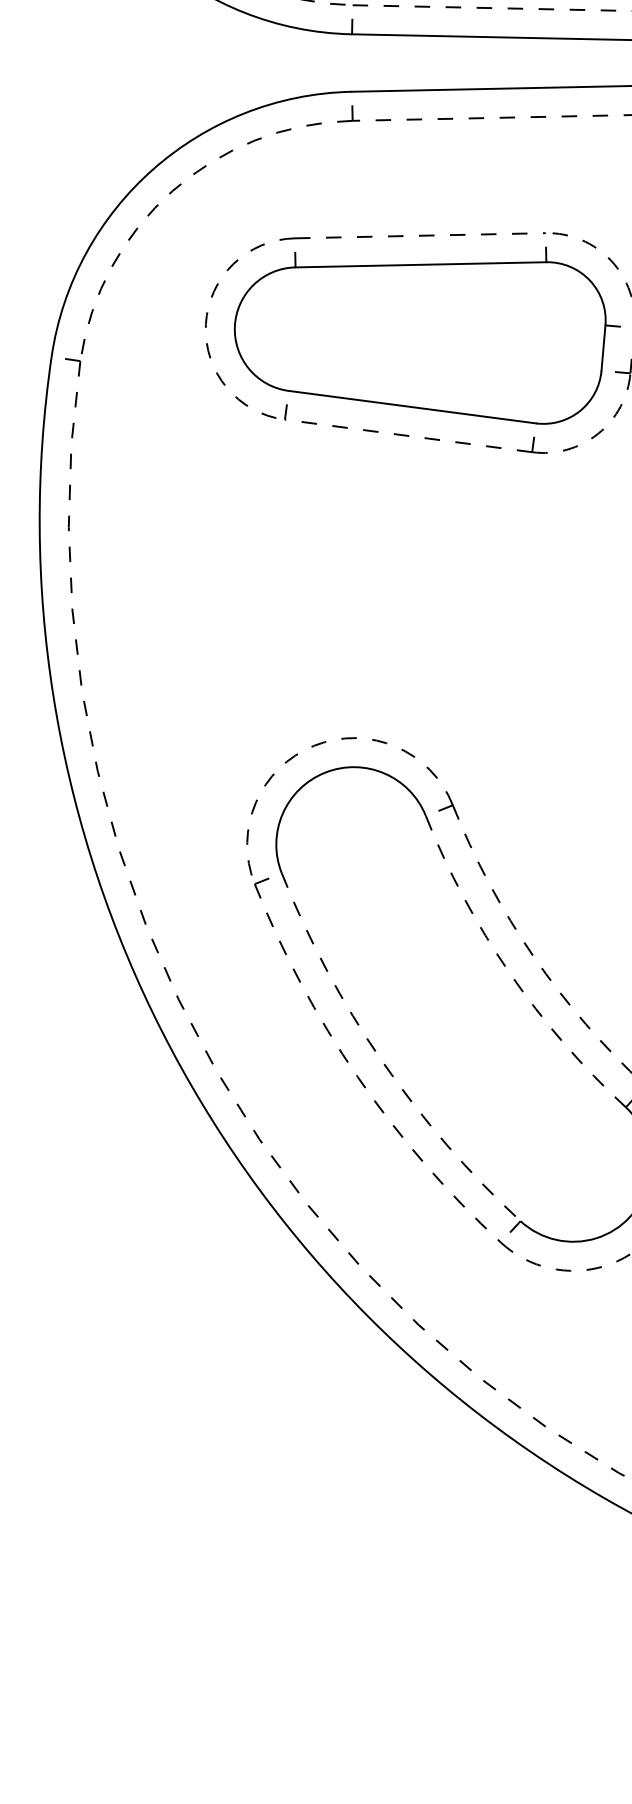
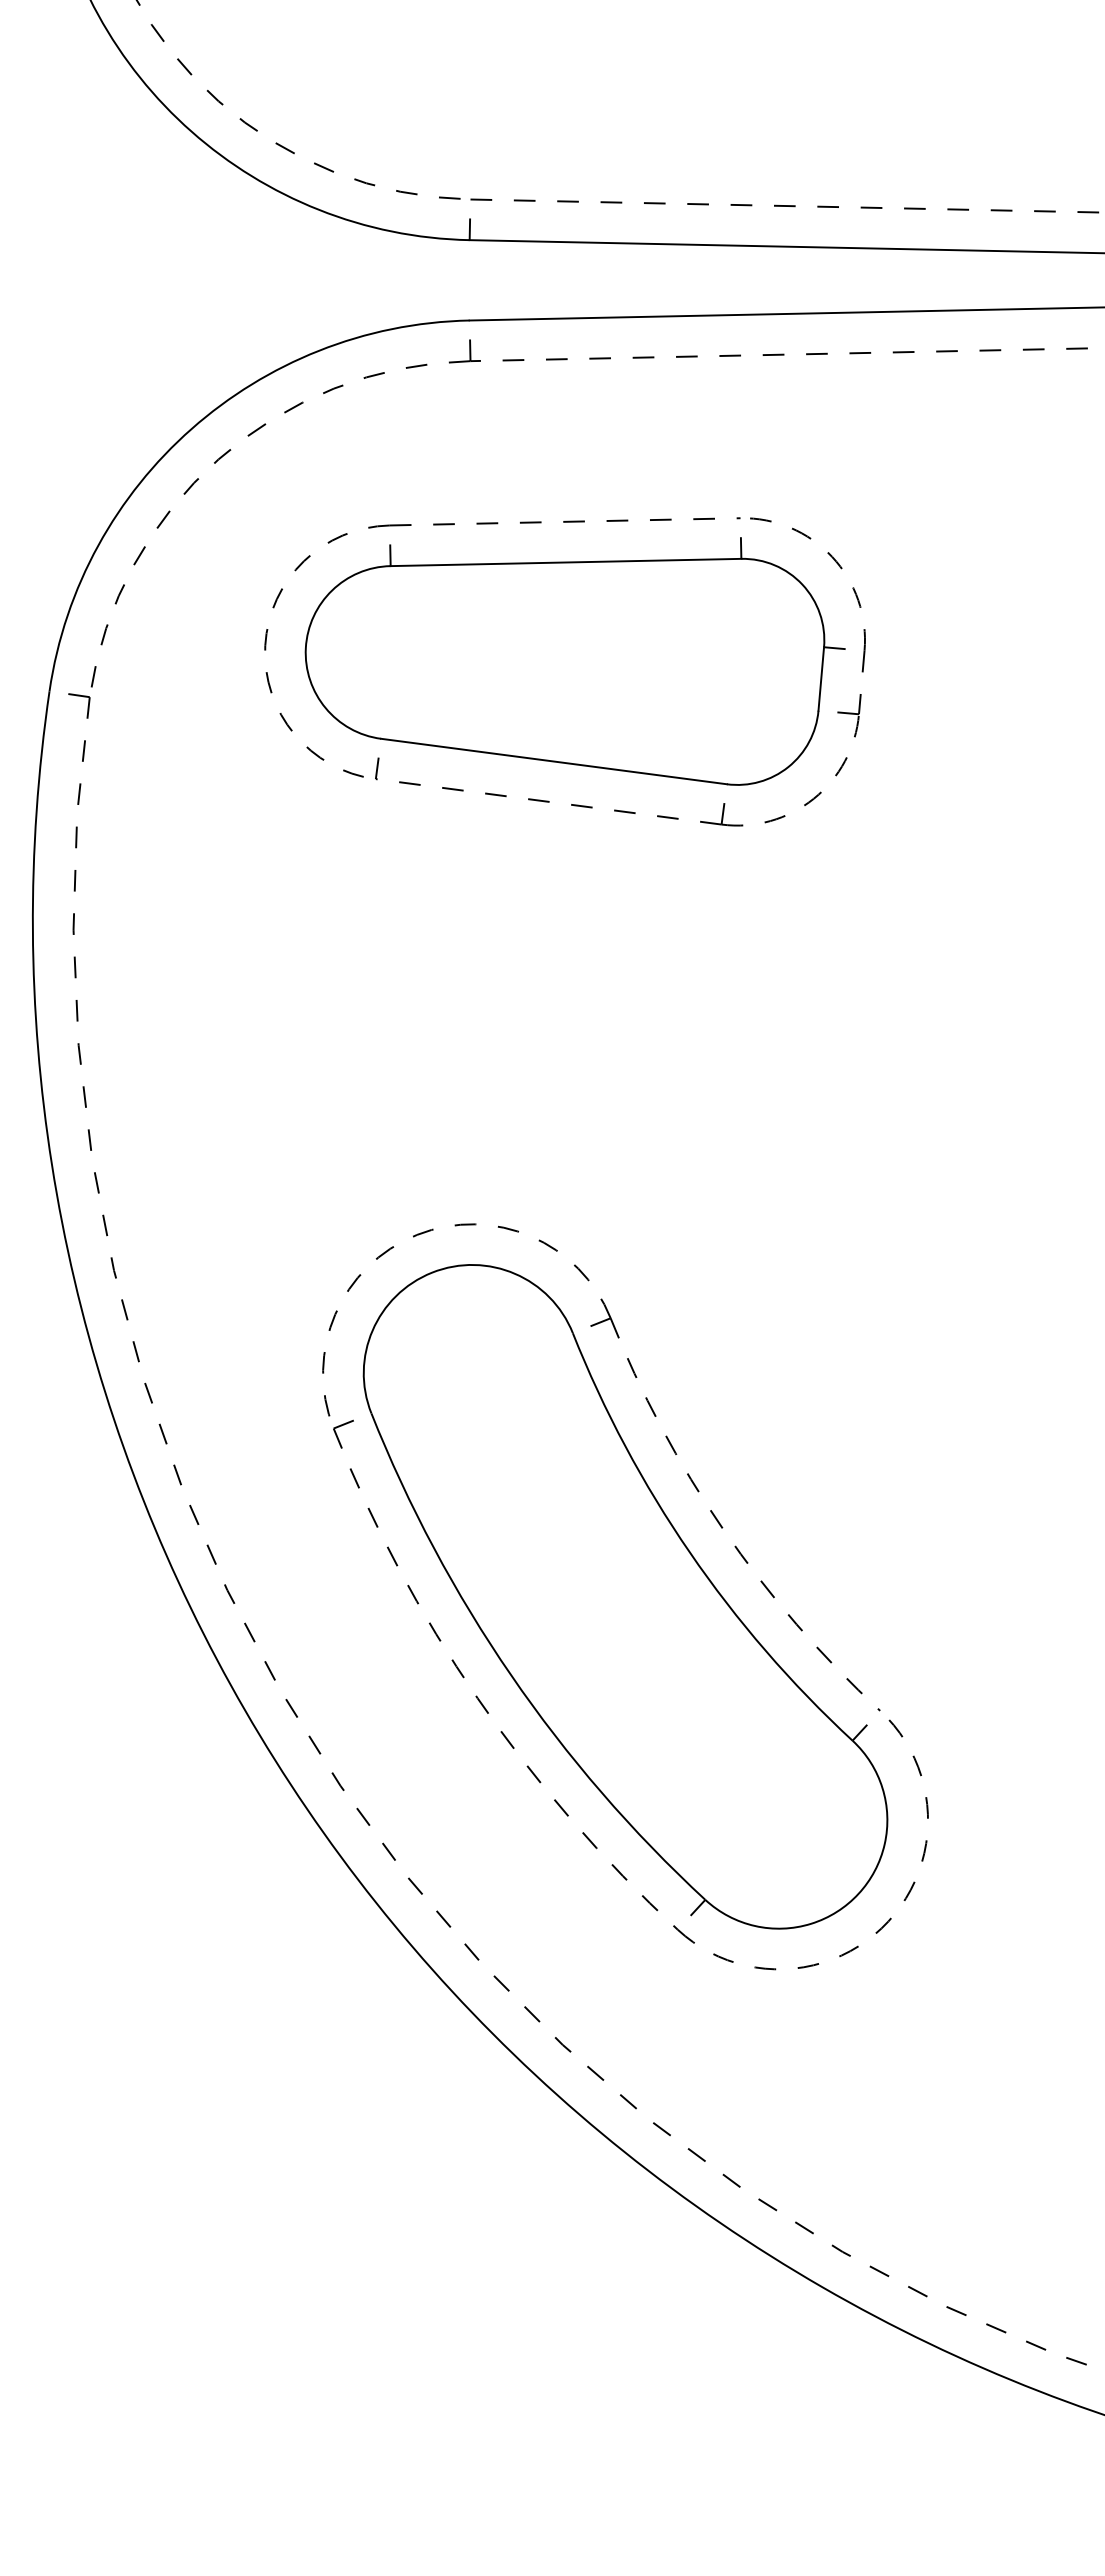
arc: (509, 972) -> (689, 1552), dashed -> solid
arc: (381, 1060) -> (511, 1675), dashed -> solid

